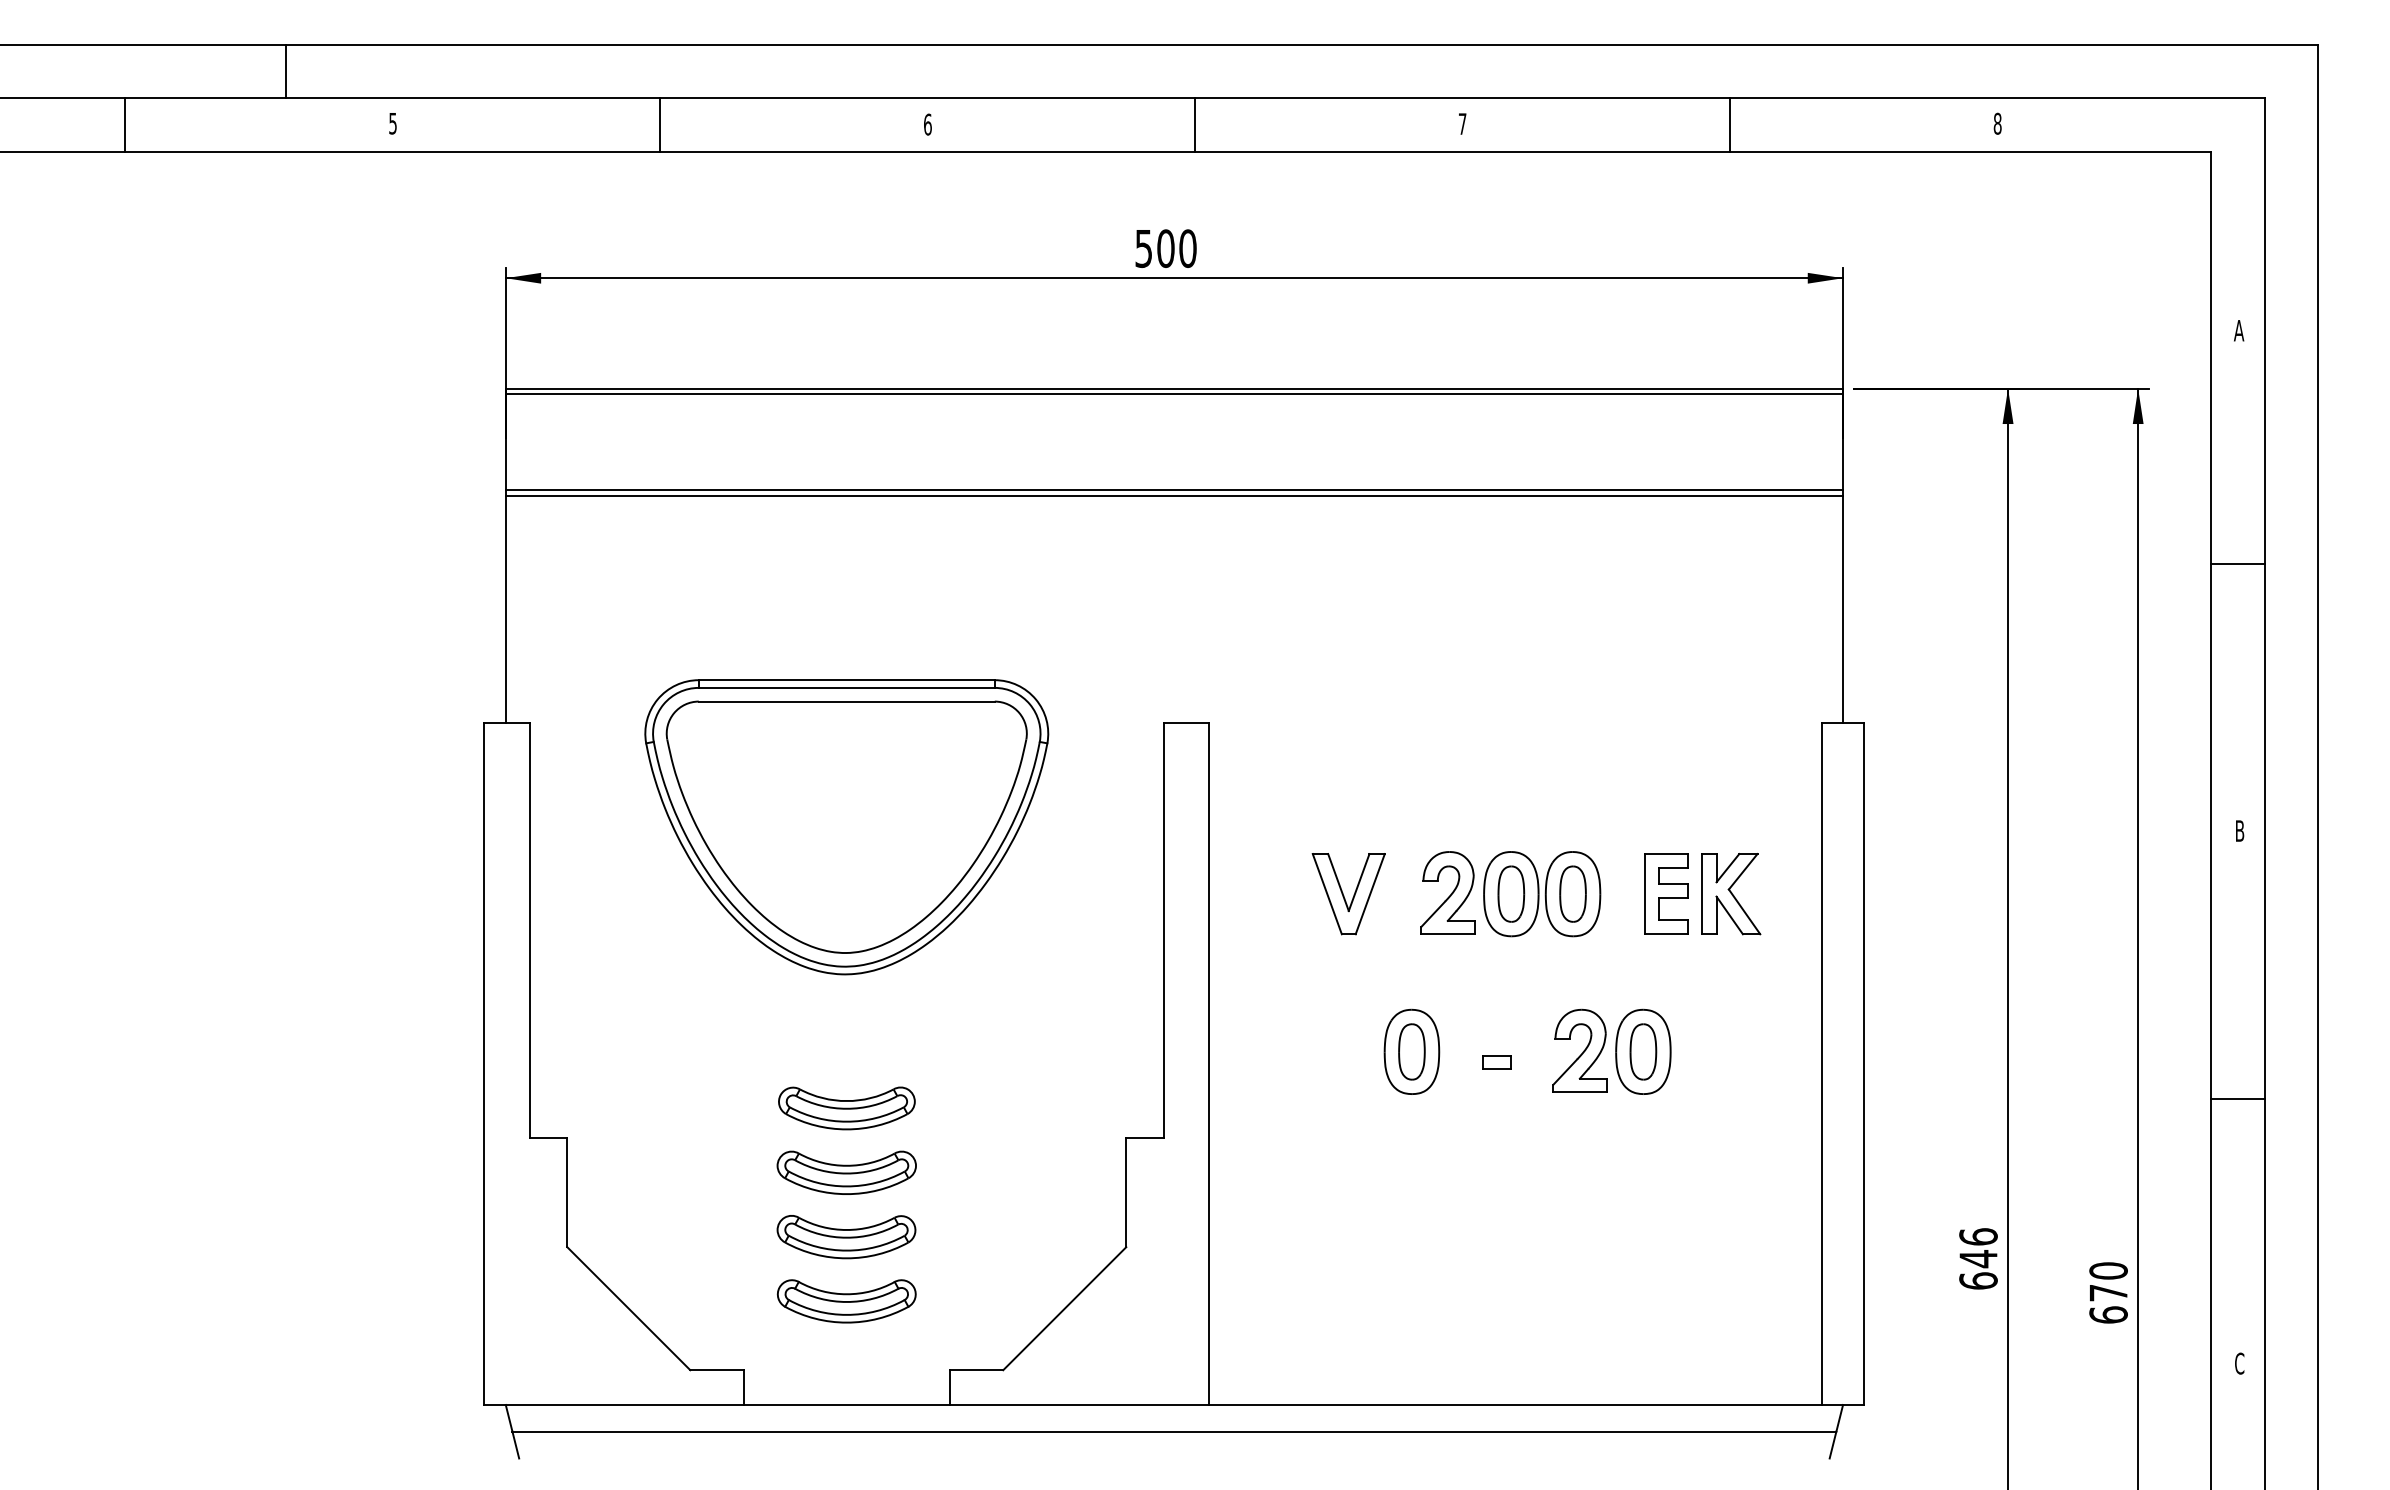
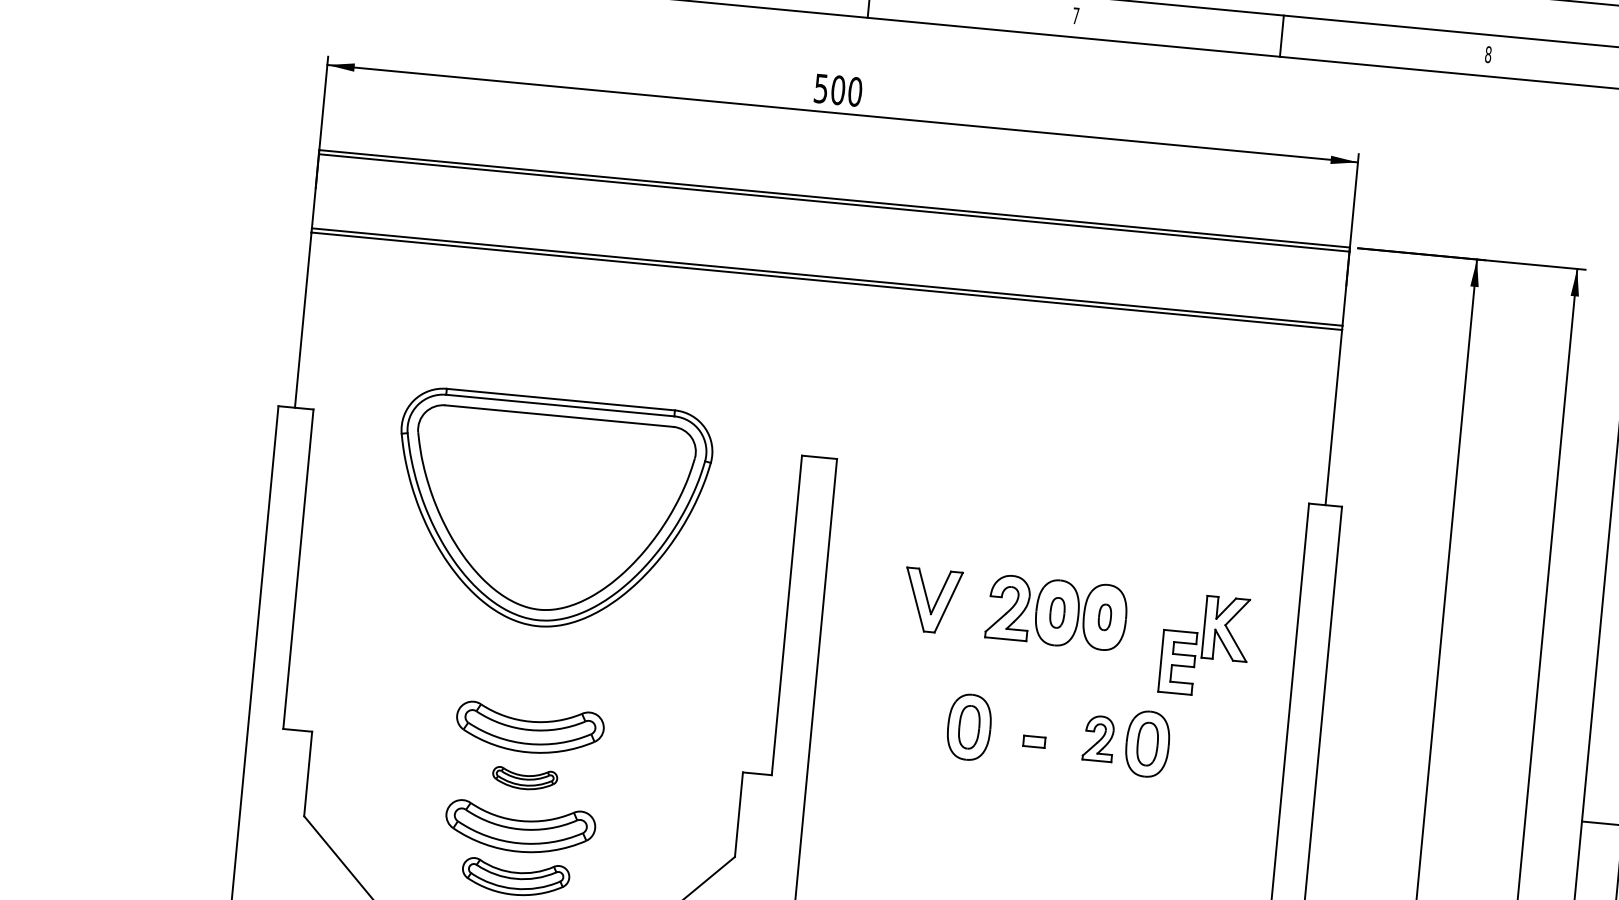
part: (1511, 893) -> (1057, 612), size x0.7
part: (1572, 893) -> (1104, 616), size x0.6
part: (1666, 893) -> (1178, 661), moved
part: (1579, 1050) -> (1098, 738), size x0.7
part: (846, 1108) -> (529, 729), size x1.4
part: (846, 1172) -> (524, 779), size x0.6
part: (846, 1237) -> (520, 829), size x1.4

